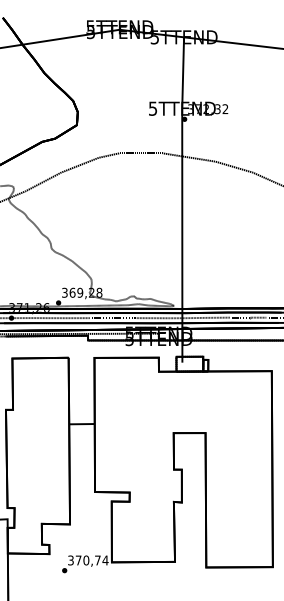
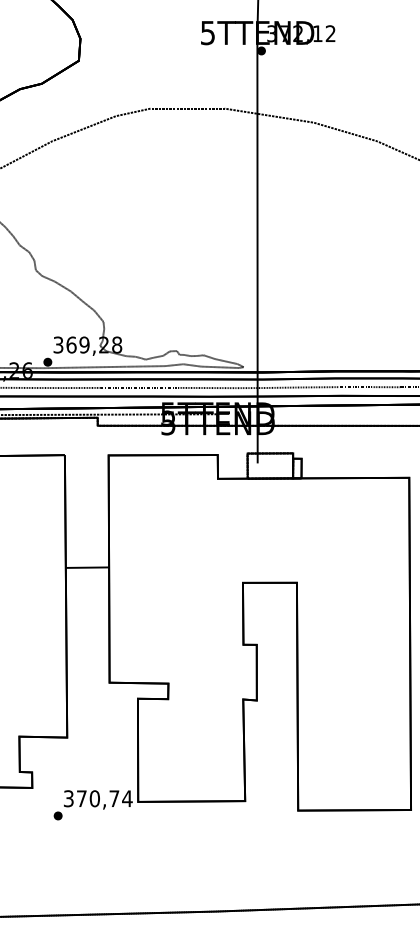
text: (217, 109) -> (317, 34), 372,32 -> 372,12

